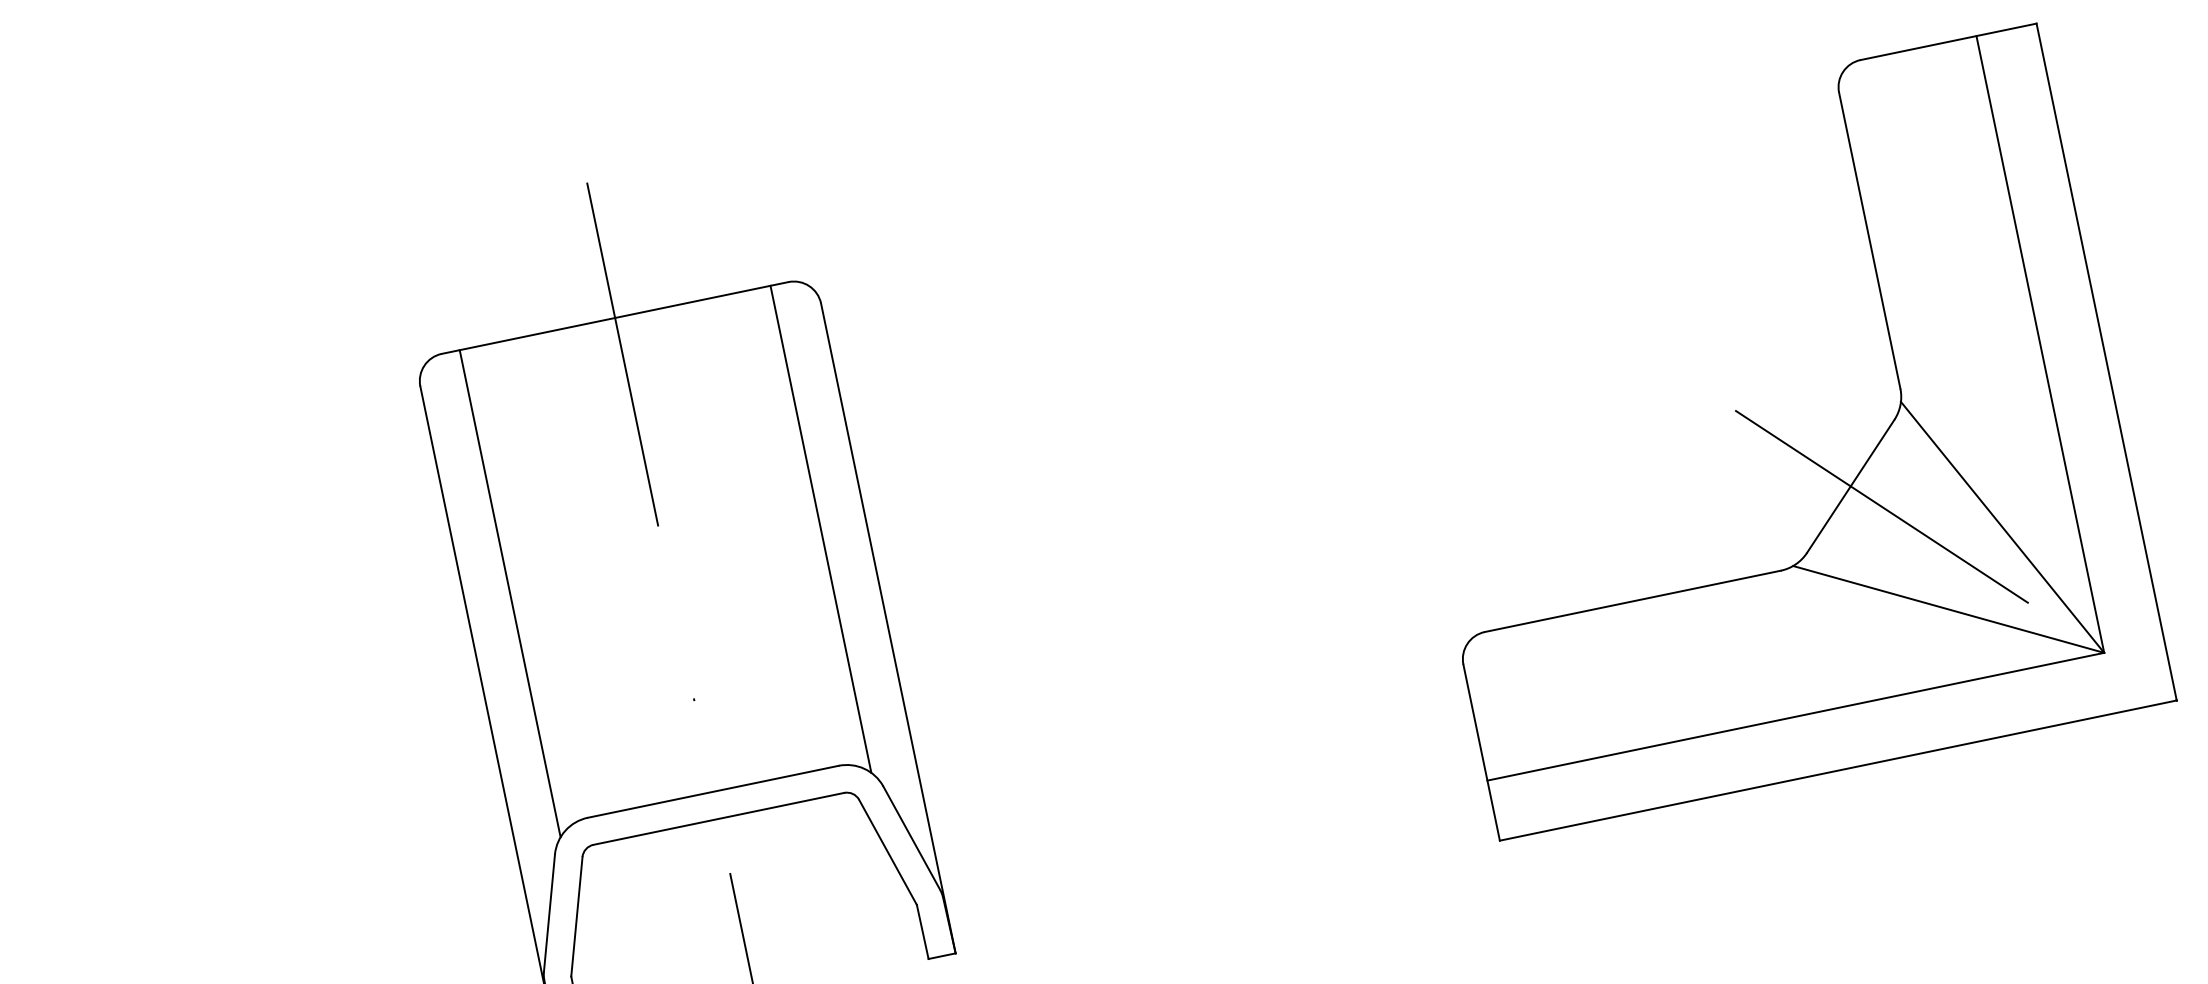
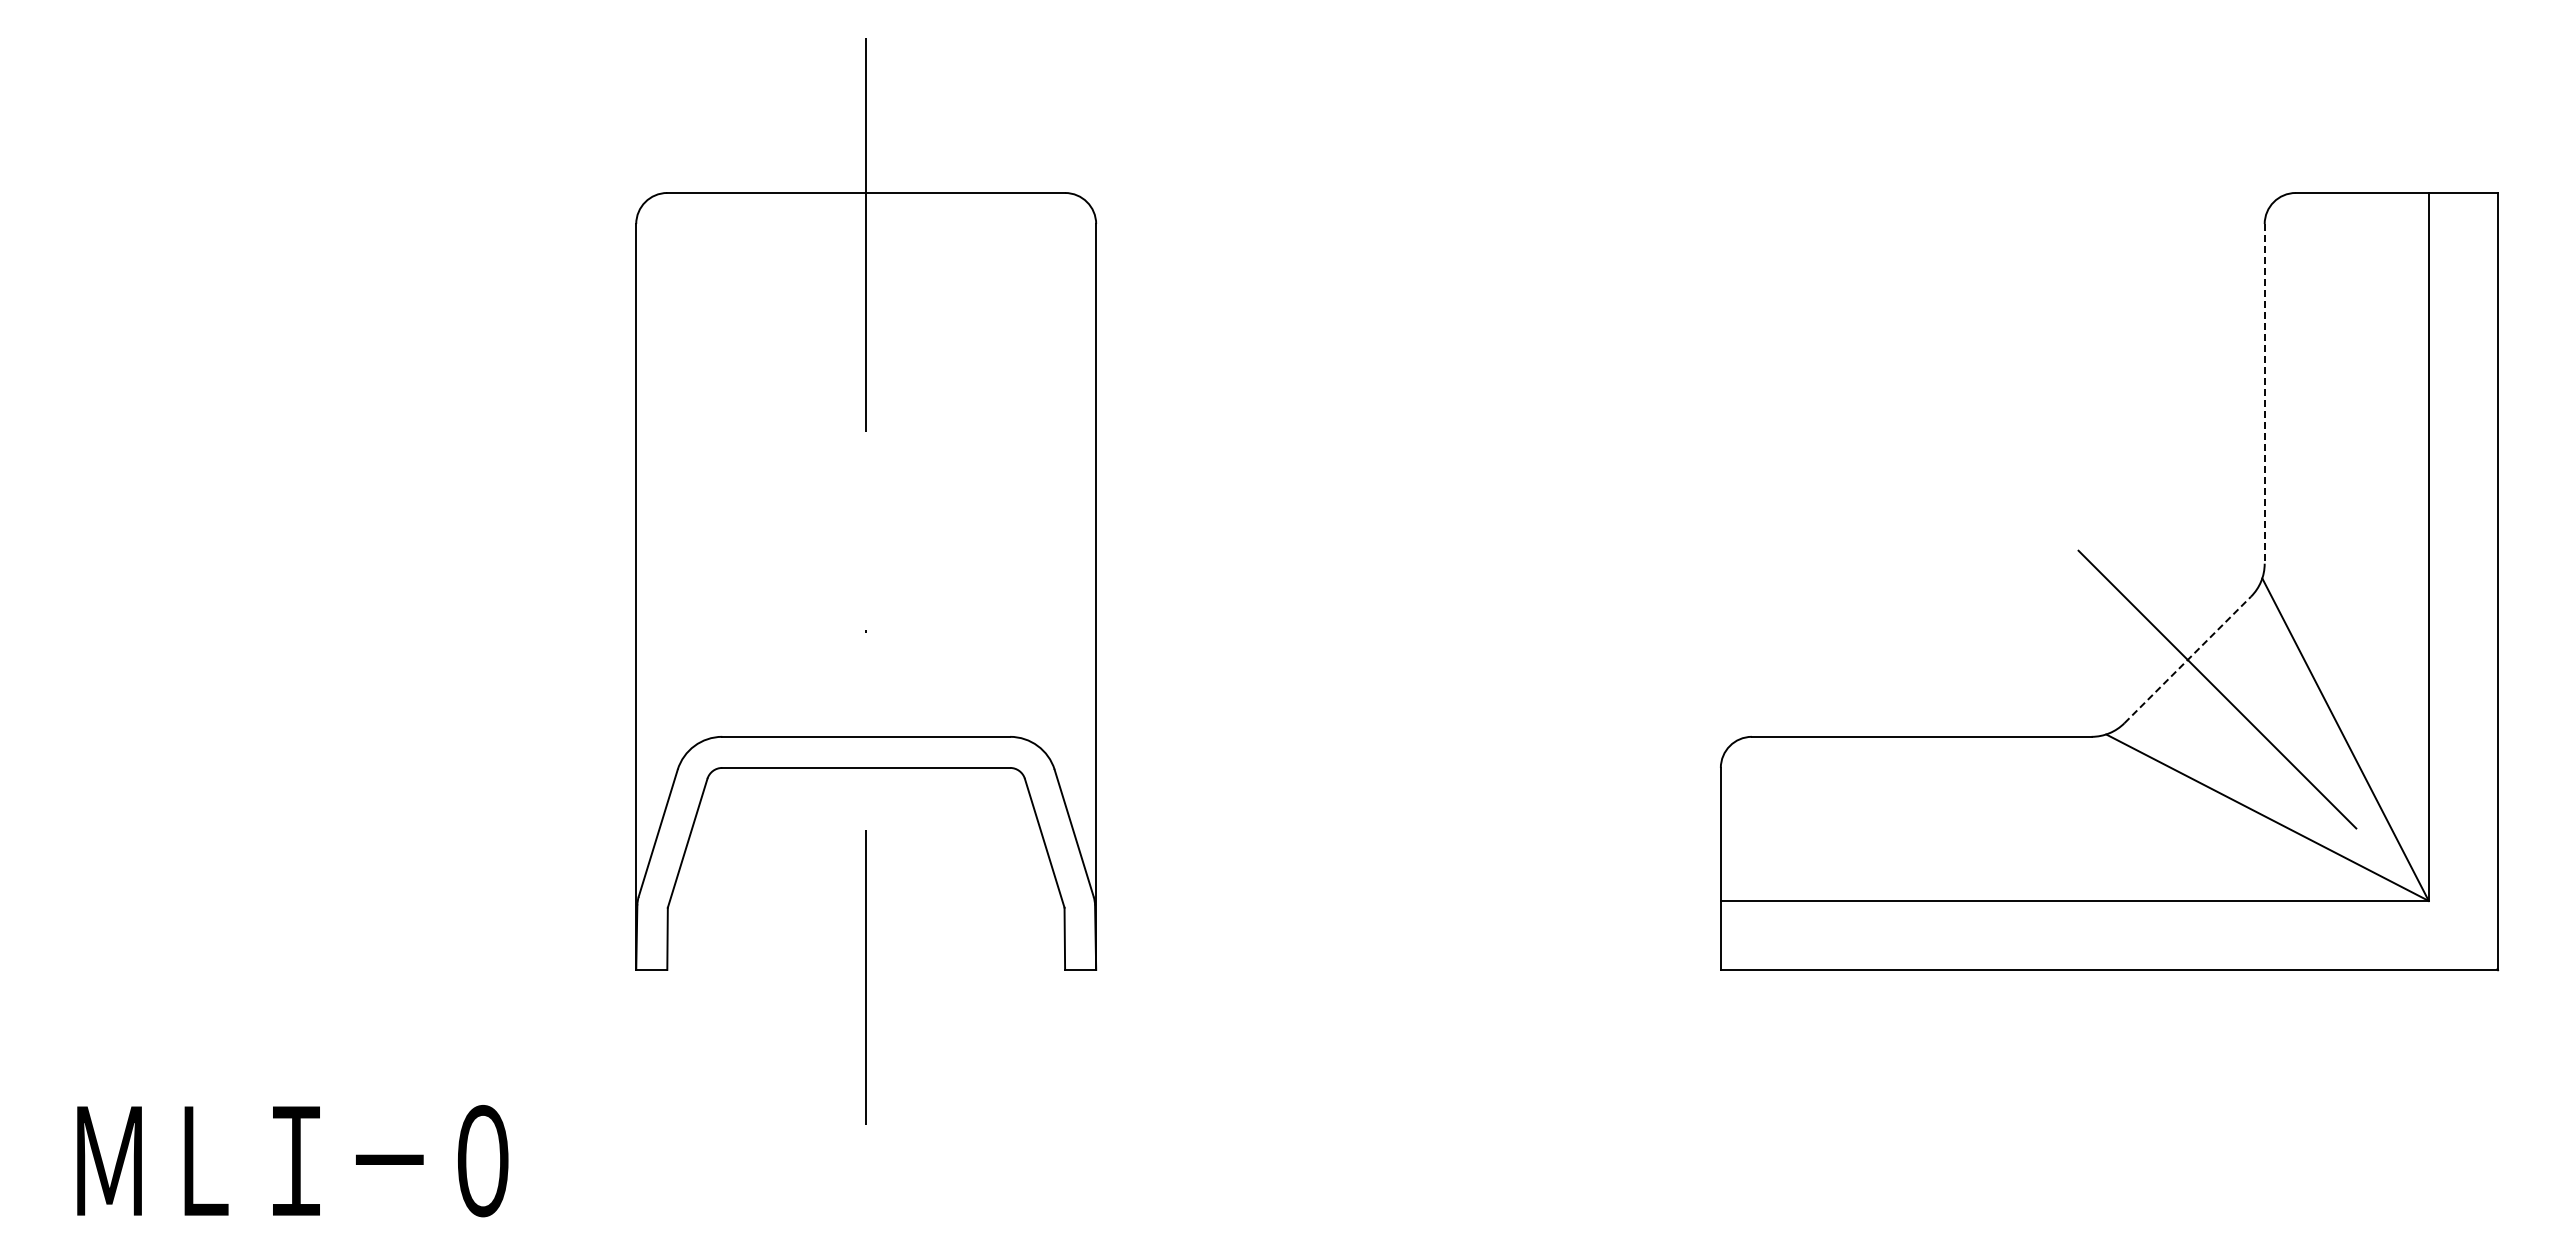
line: (1869, 240) -> (2264, 393), solid -> dashed
line: (1851, 485) -> (2188, 659), solid -> dashed
line: (820, 529) -> (1044, 472), removed
line: (509, 593) -> (687, 472), removed

